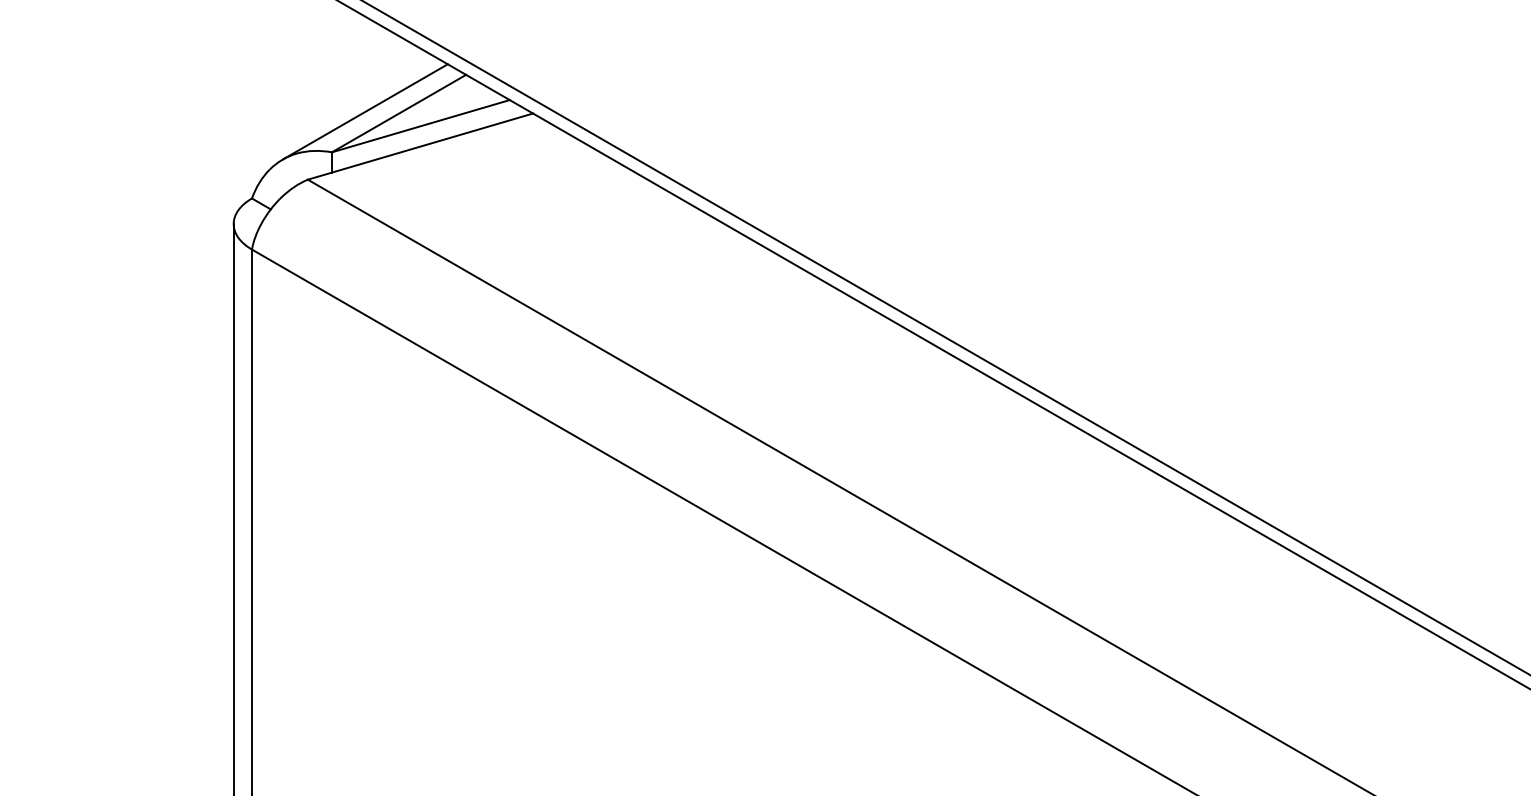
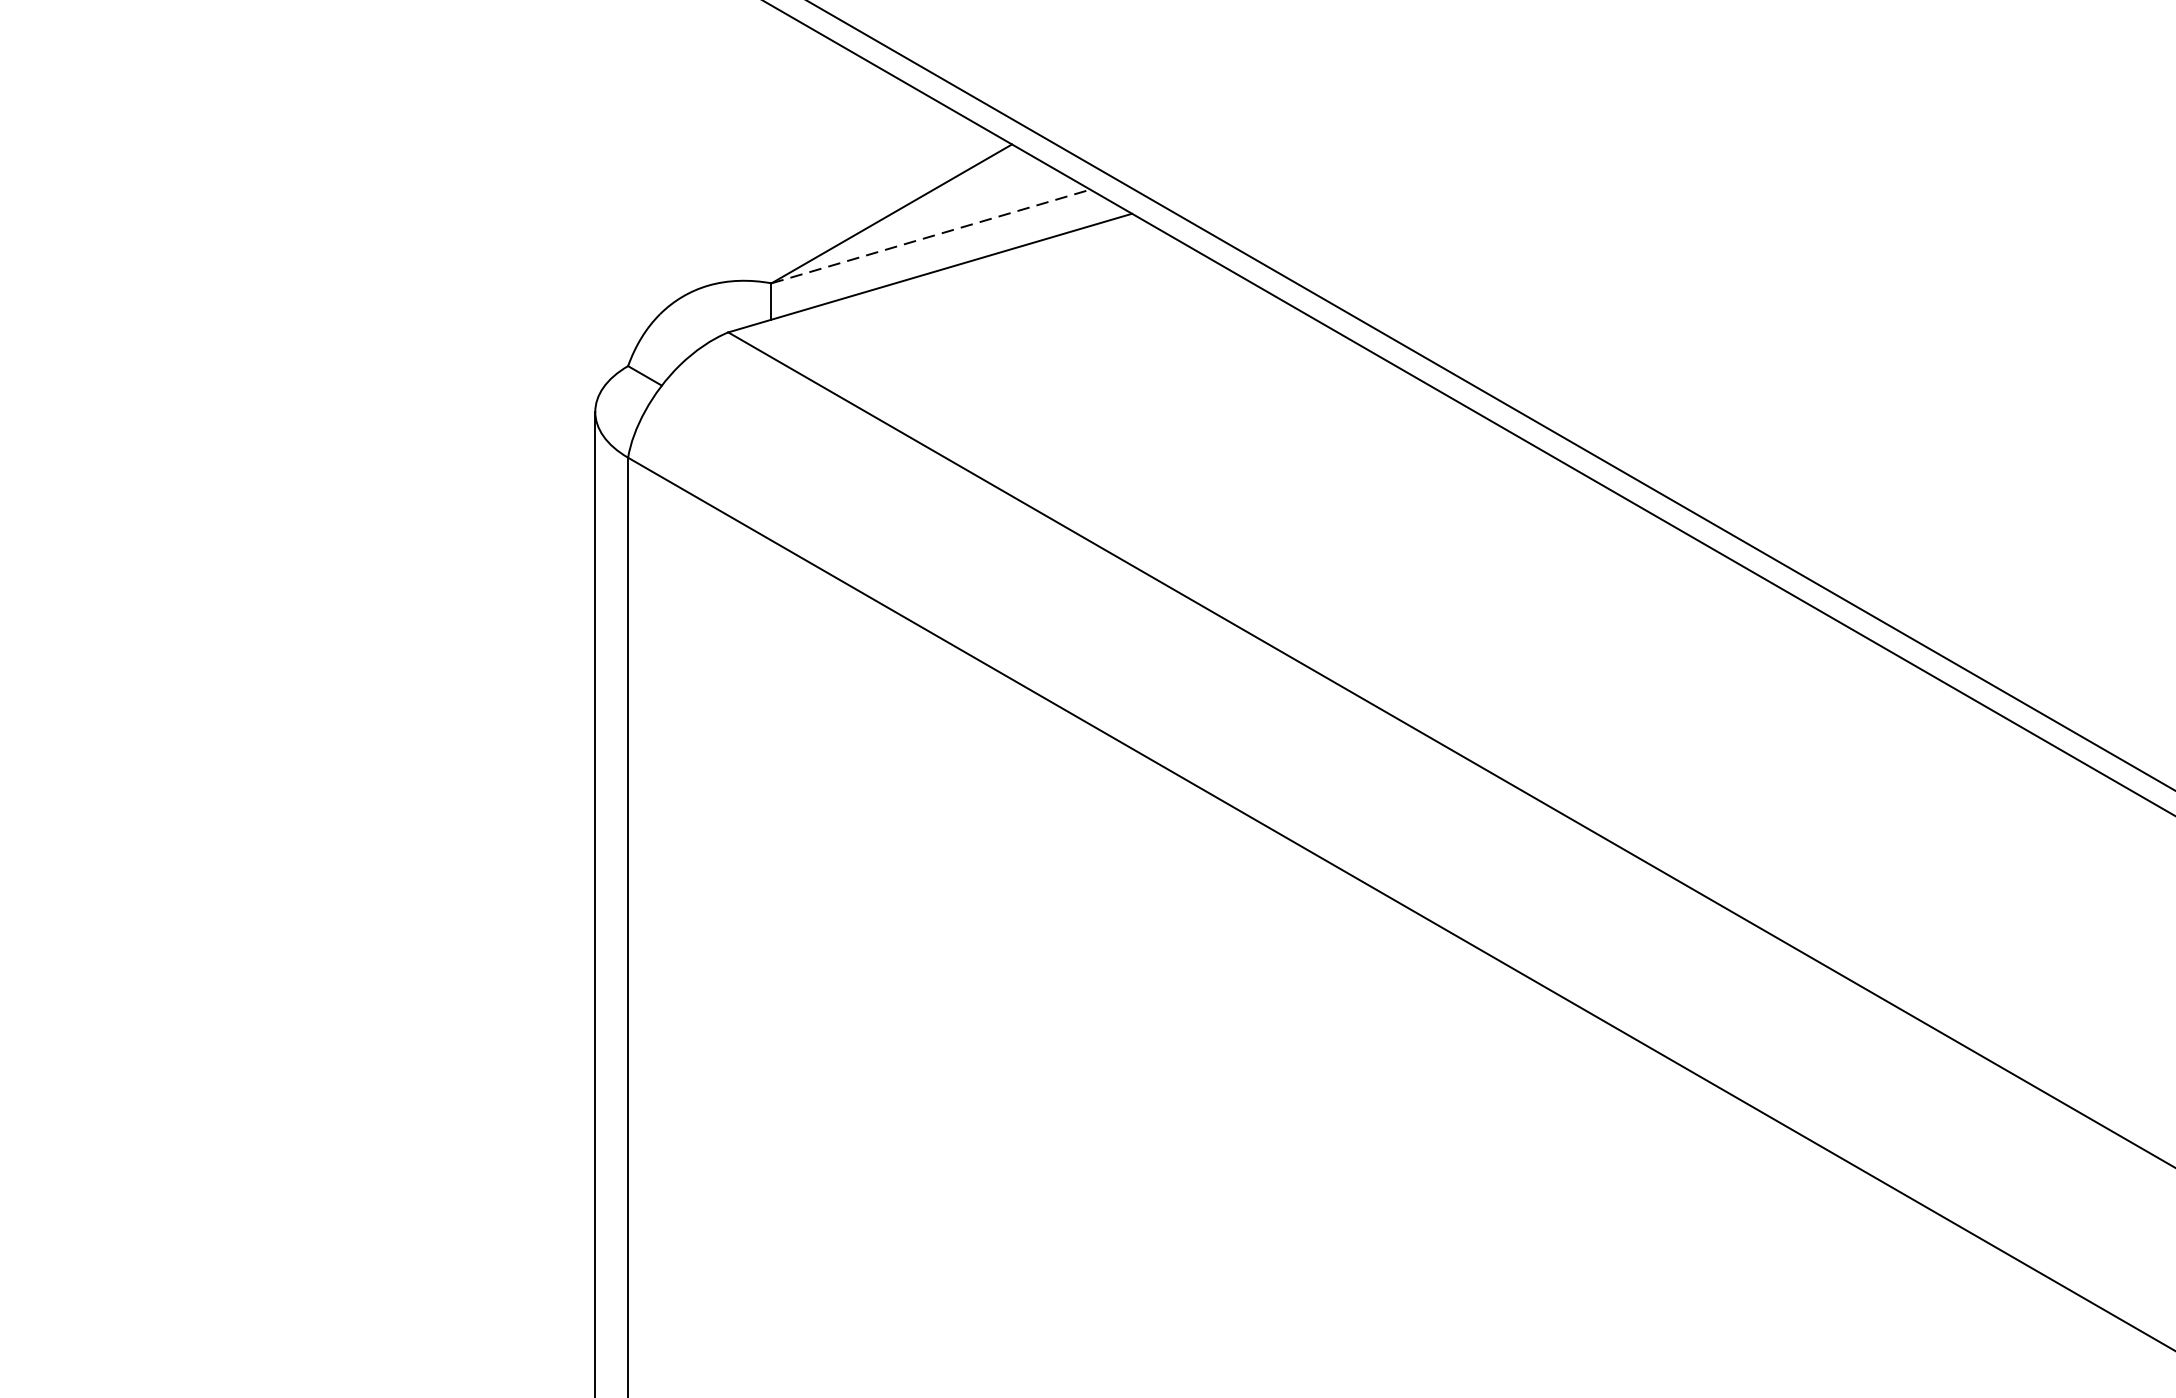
line: (364, 111) -> (829, 210), removed
line: (420, 126) -> (930, 237), solid -> dashed

